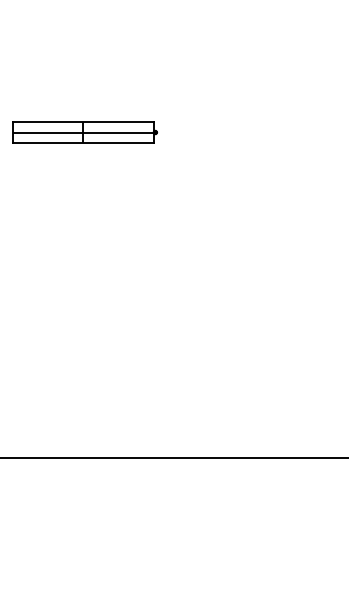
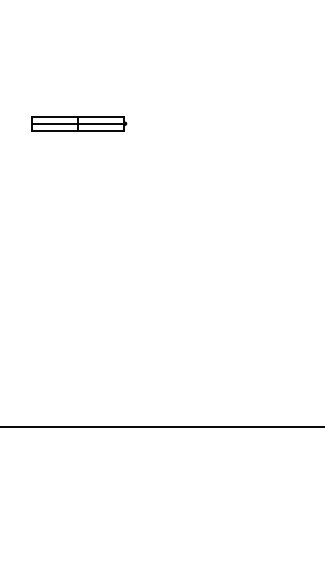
part: (85, 132) -> (79, 123), size x0.7

